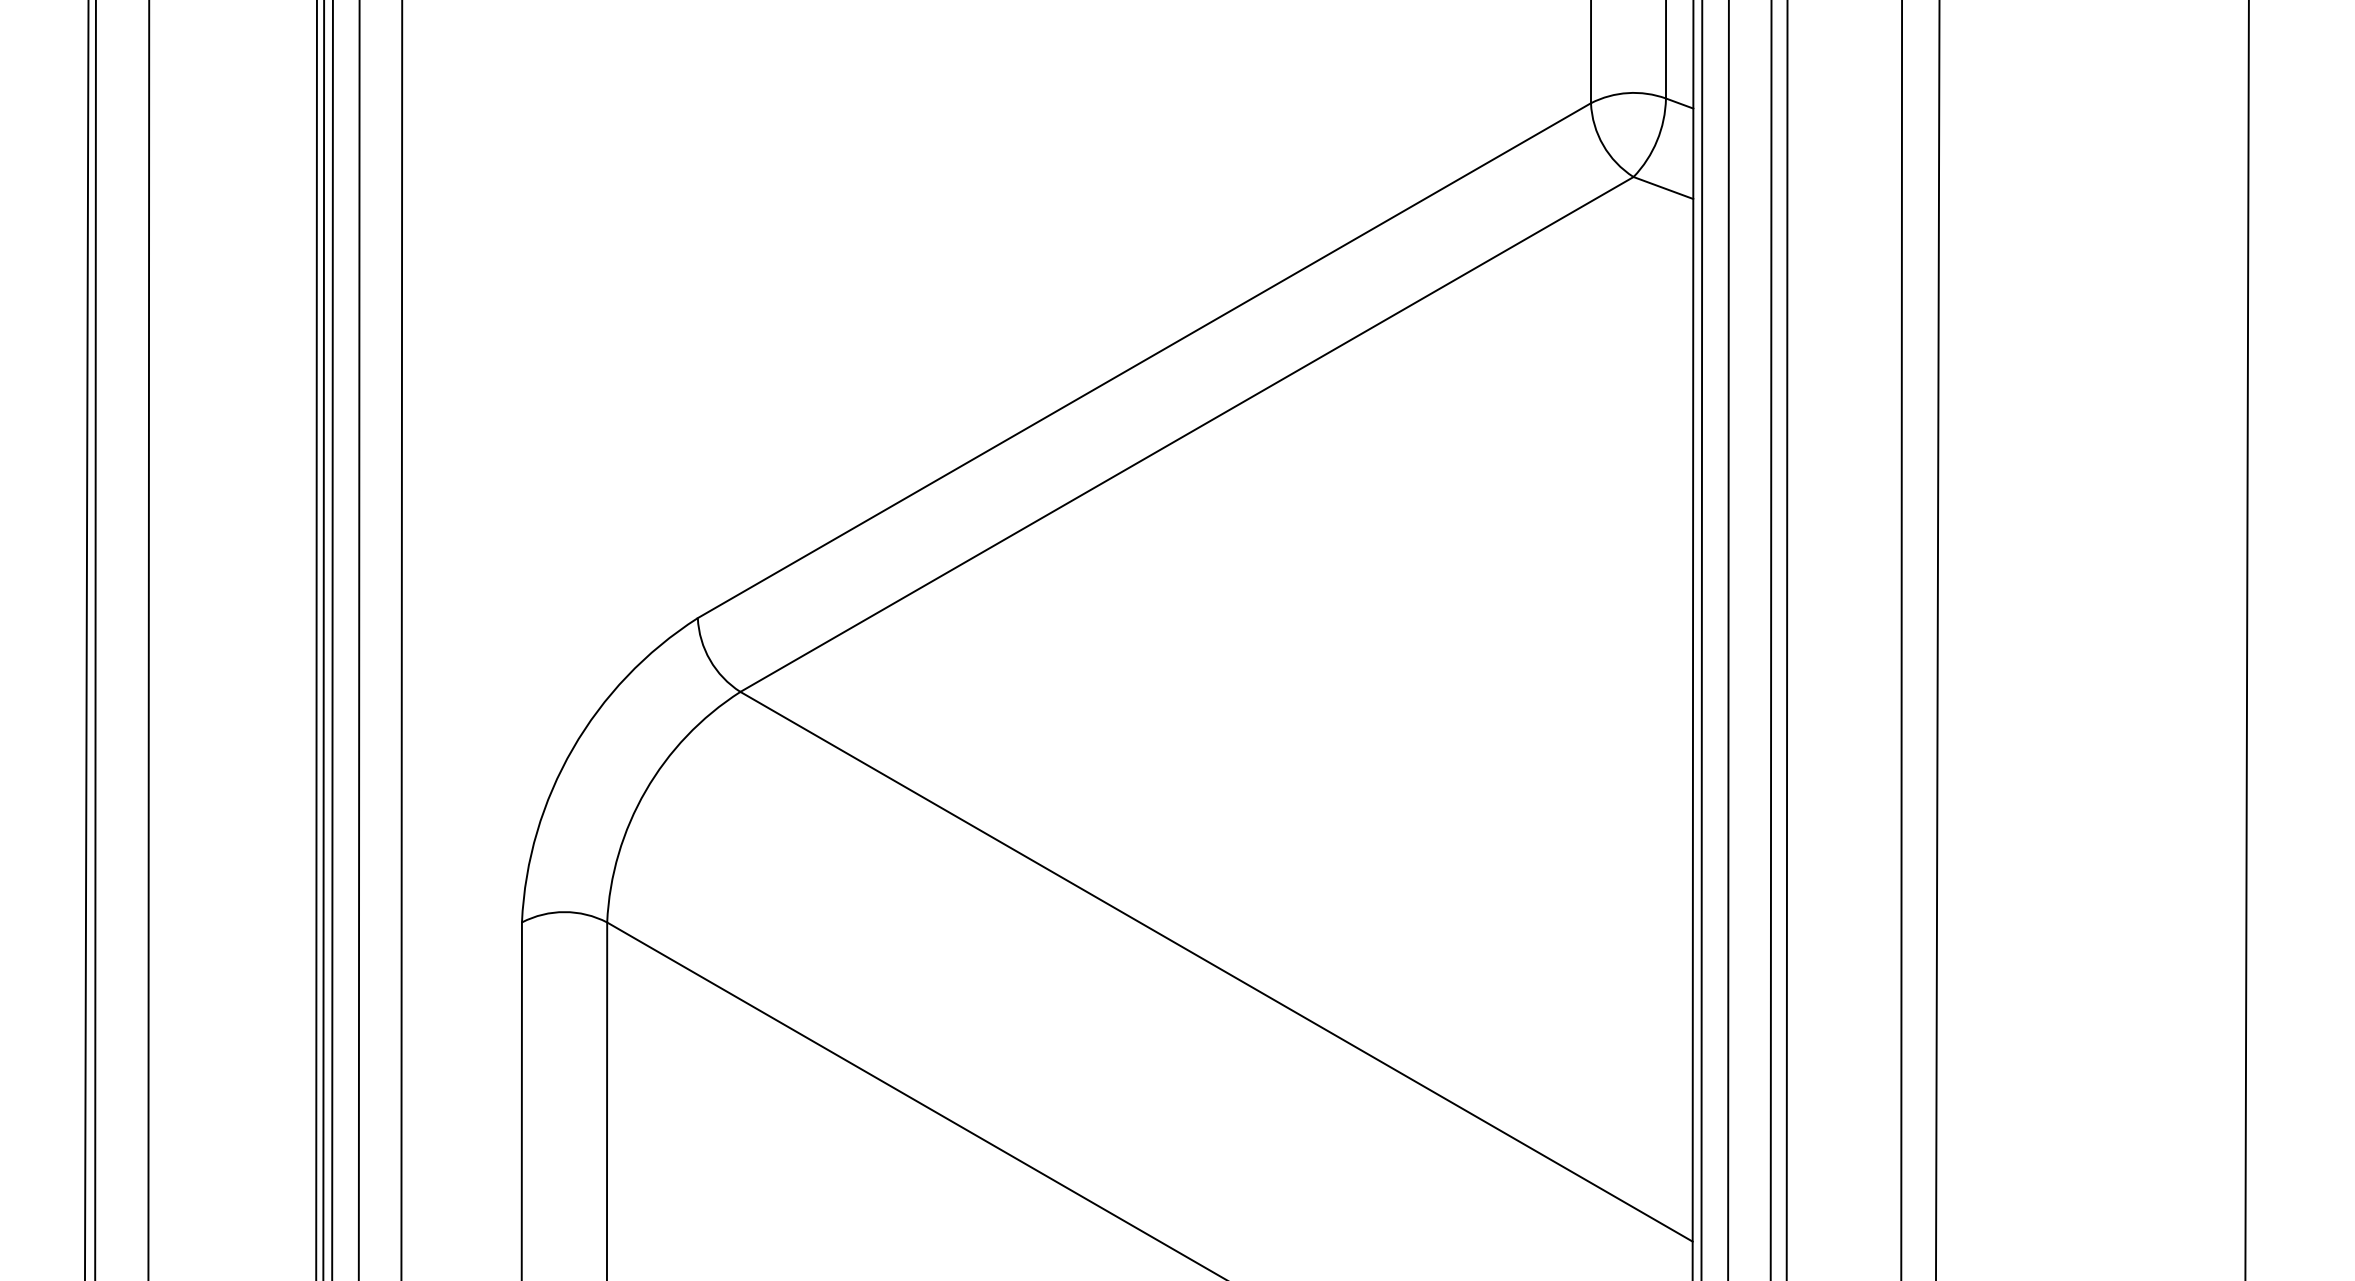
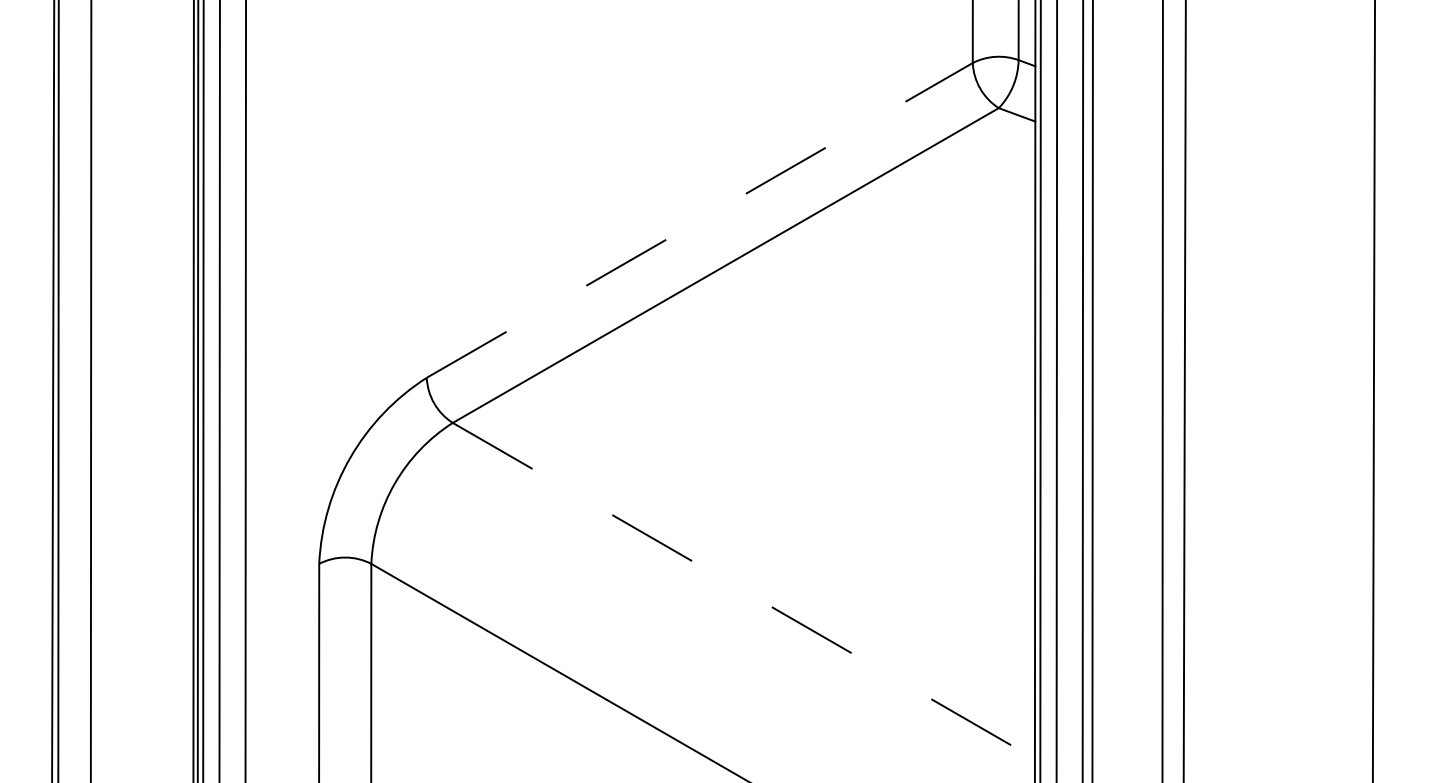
line: (1145, 360) -> (700, 220), solid -> dashed
line: (1217, 967) -> (744, 591), solid -> dashed

